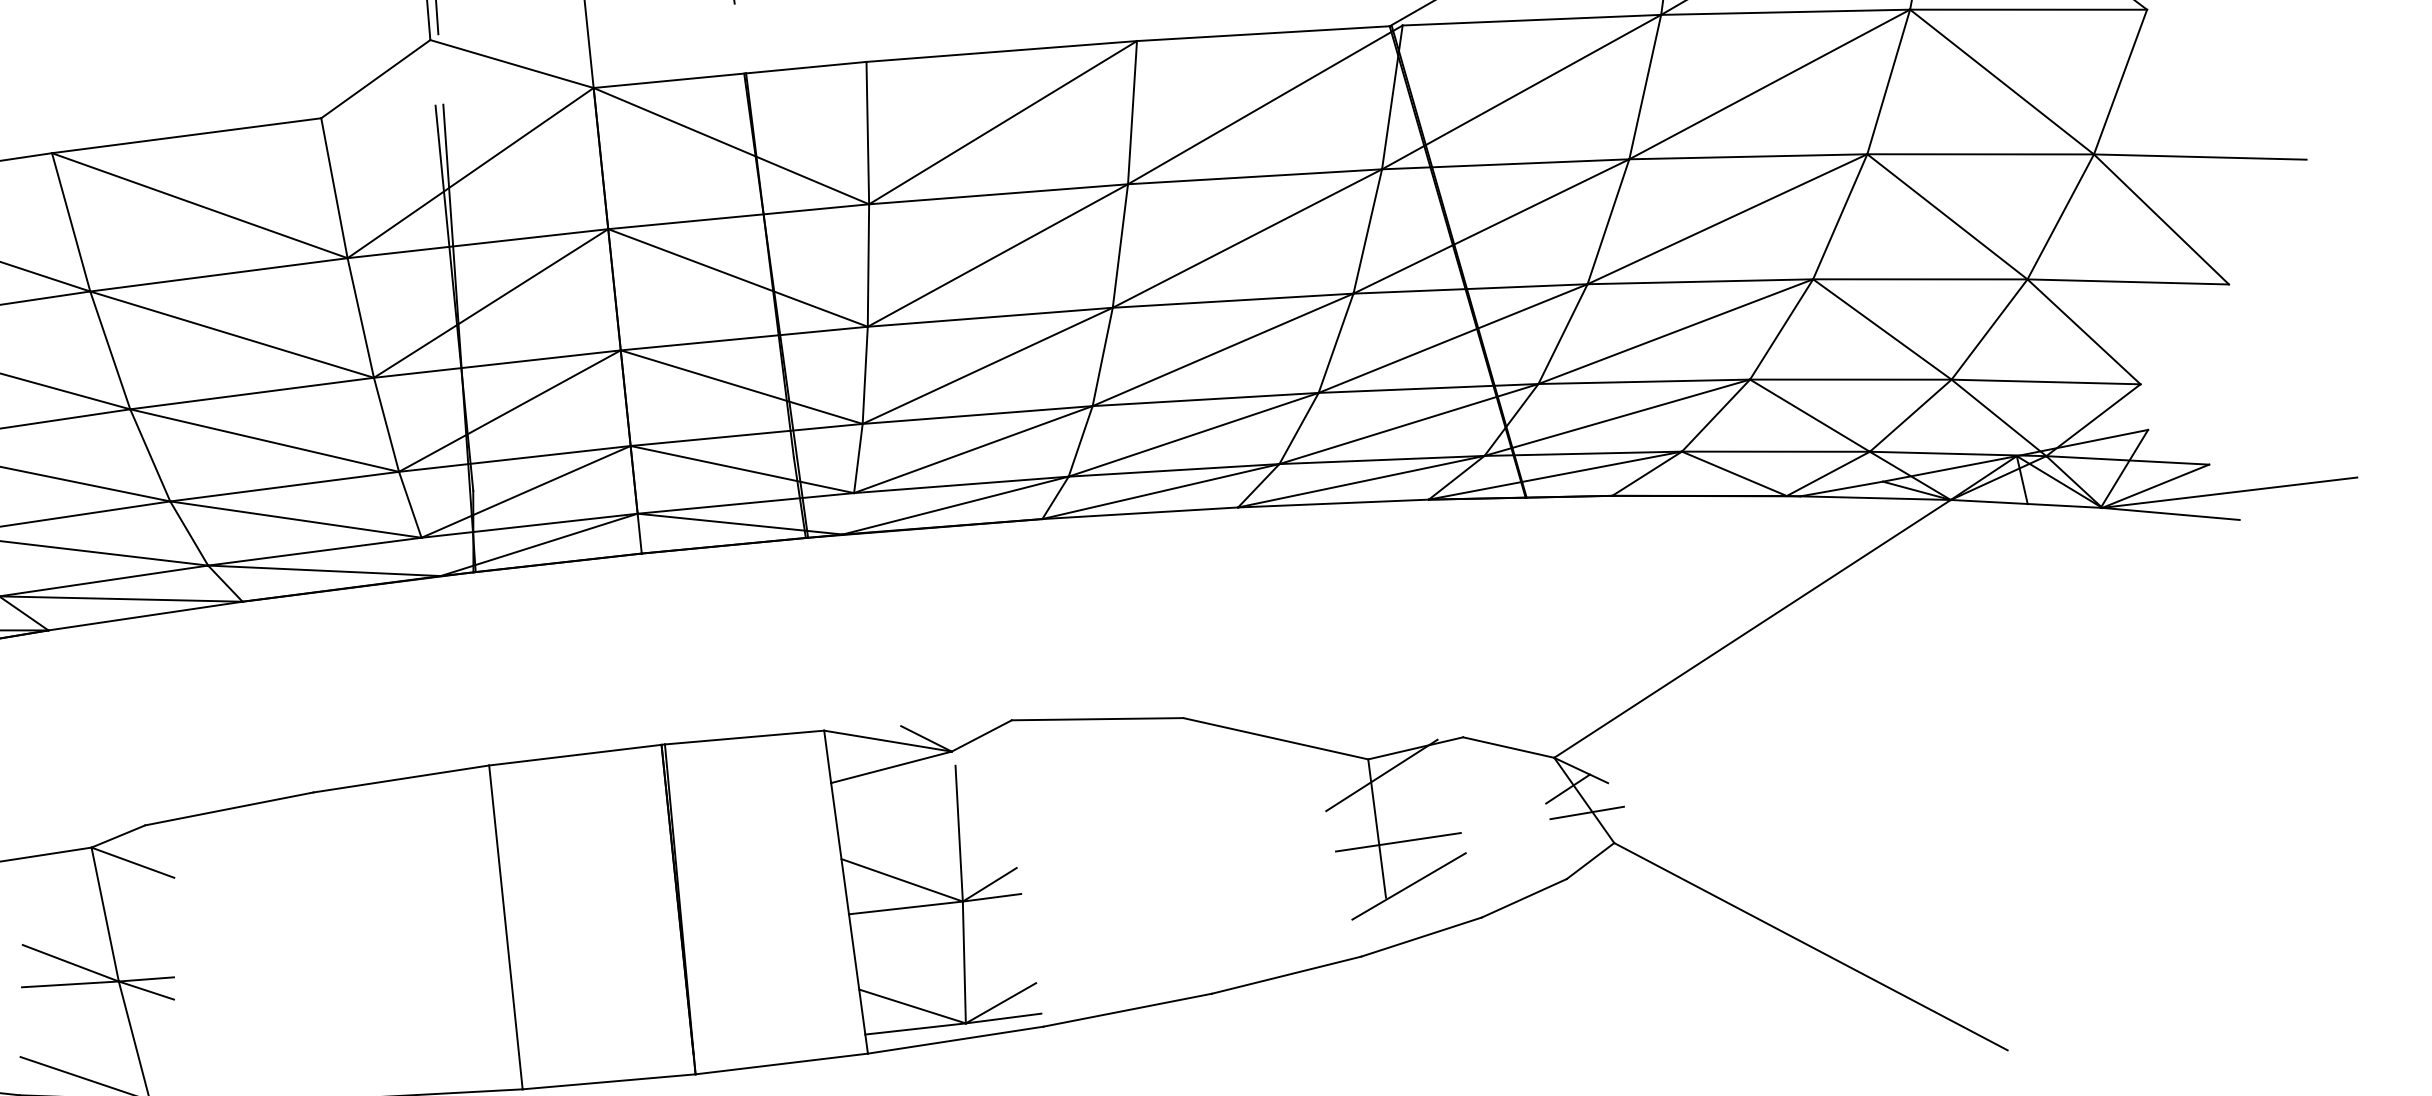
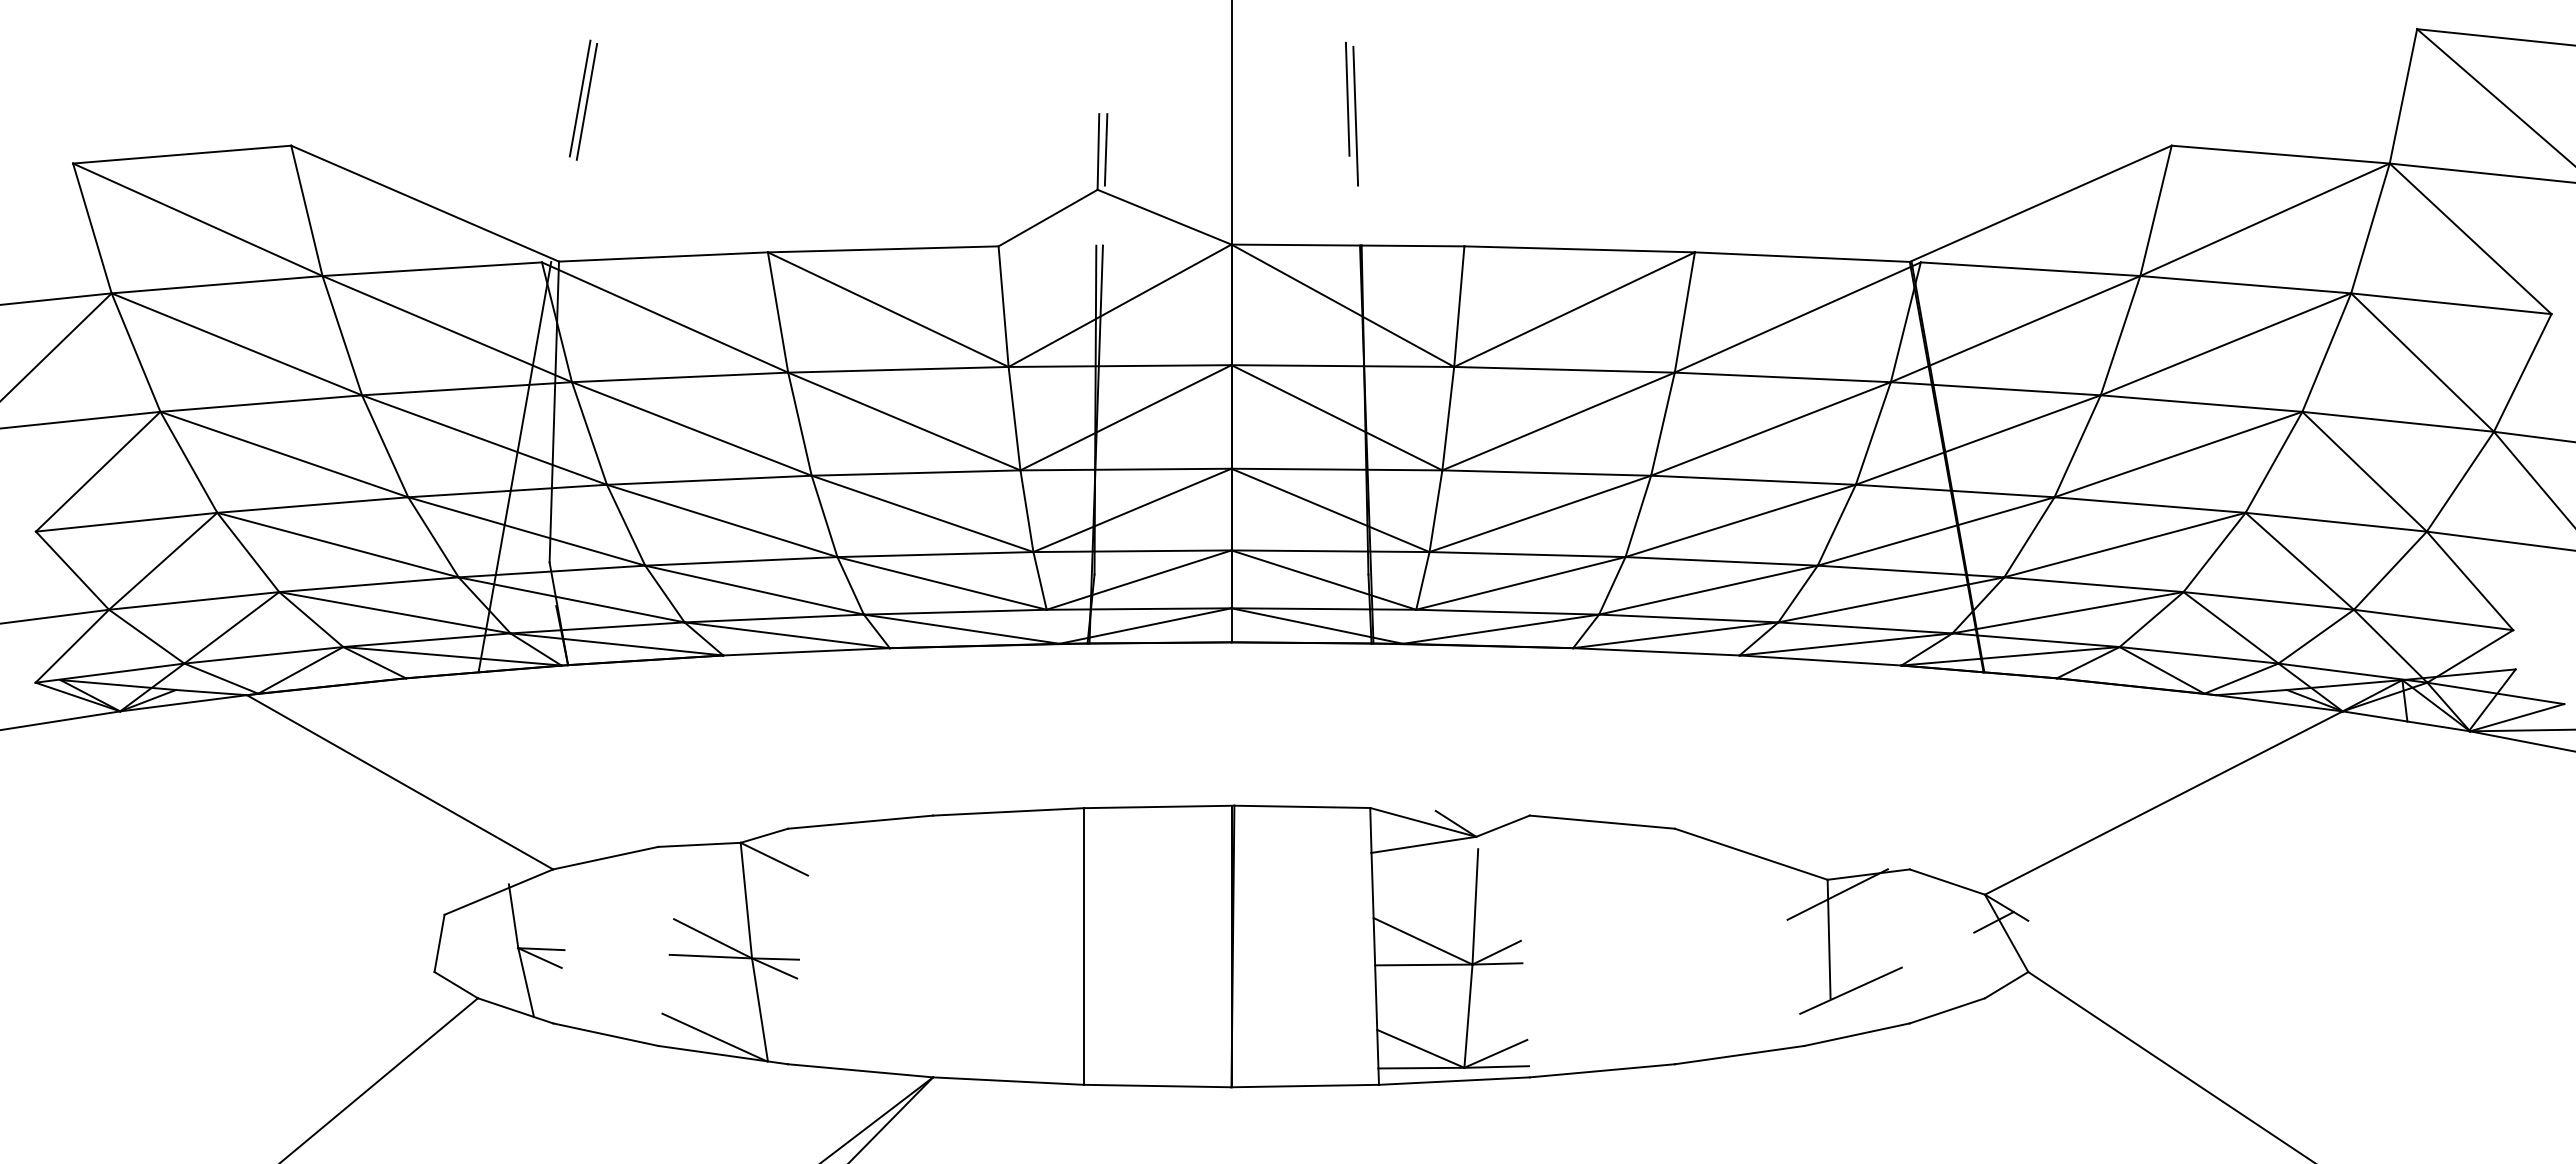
line: (1586, 813) -> (2007, 944), removed
line: (1397, 842) -> (1845, 952), removed

